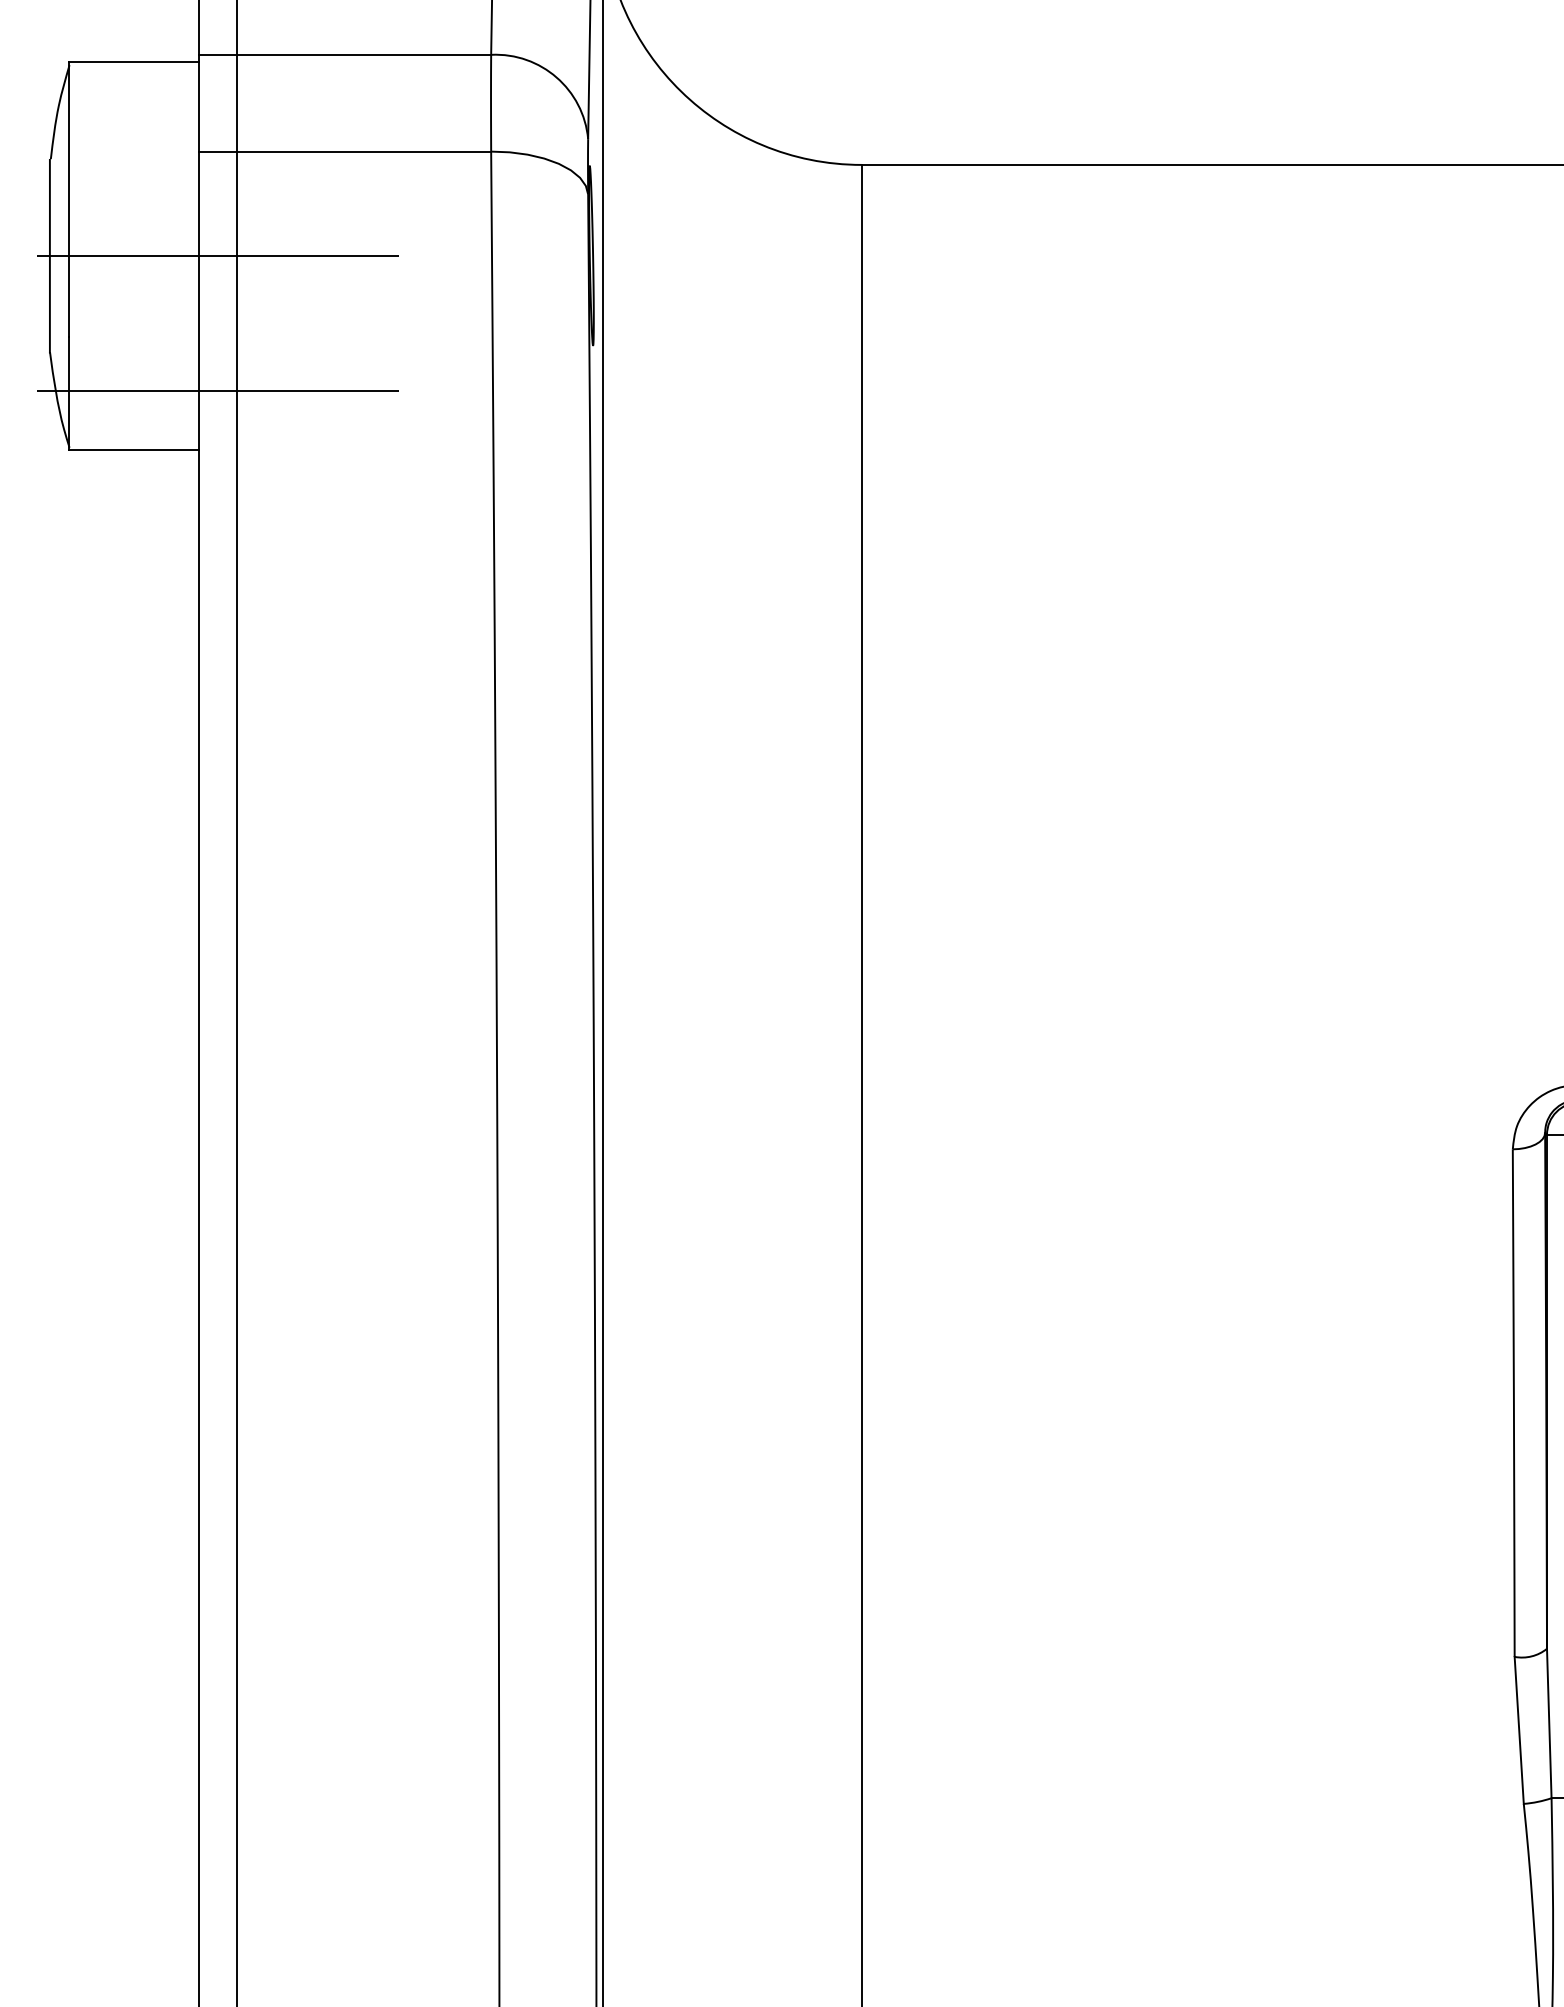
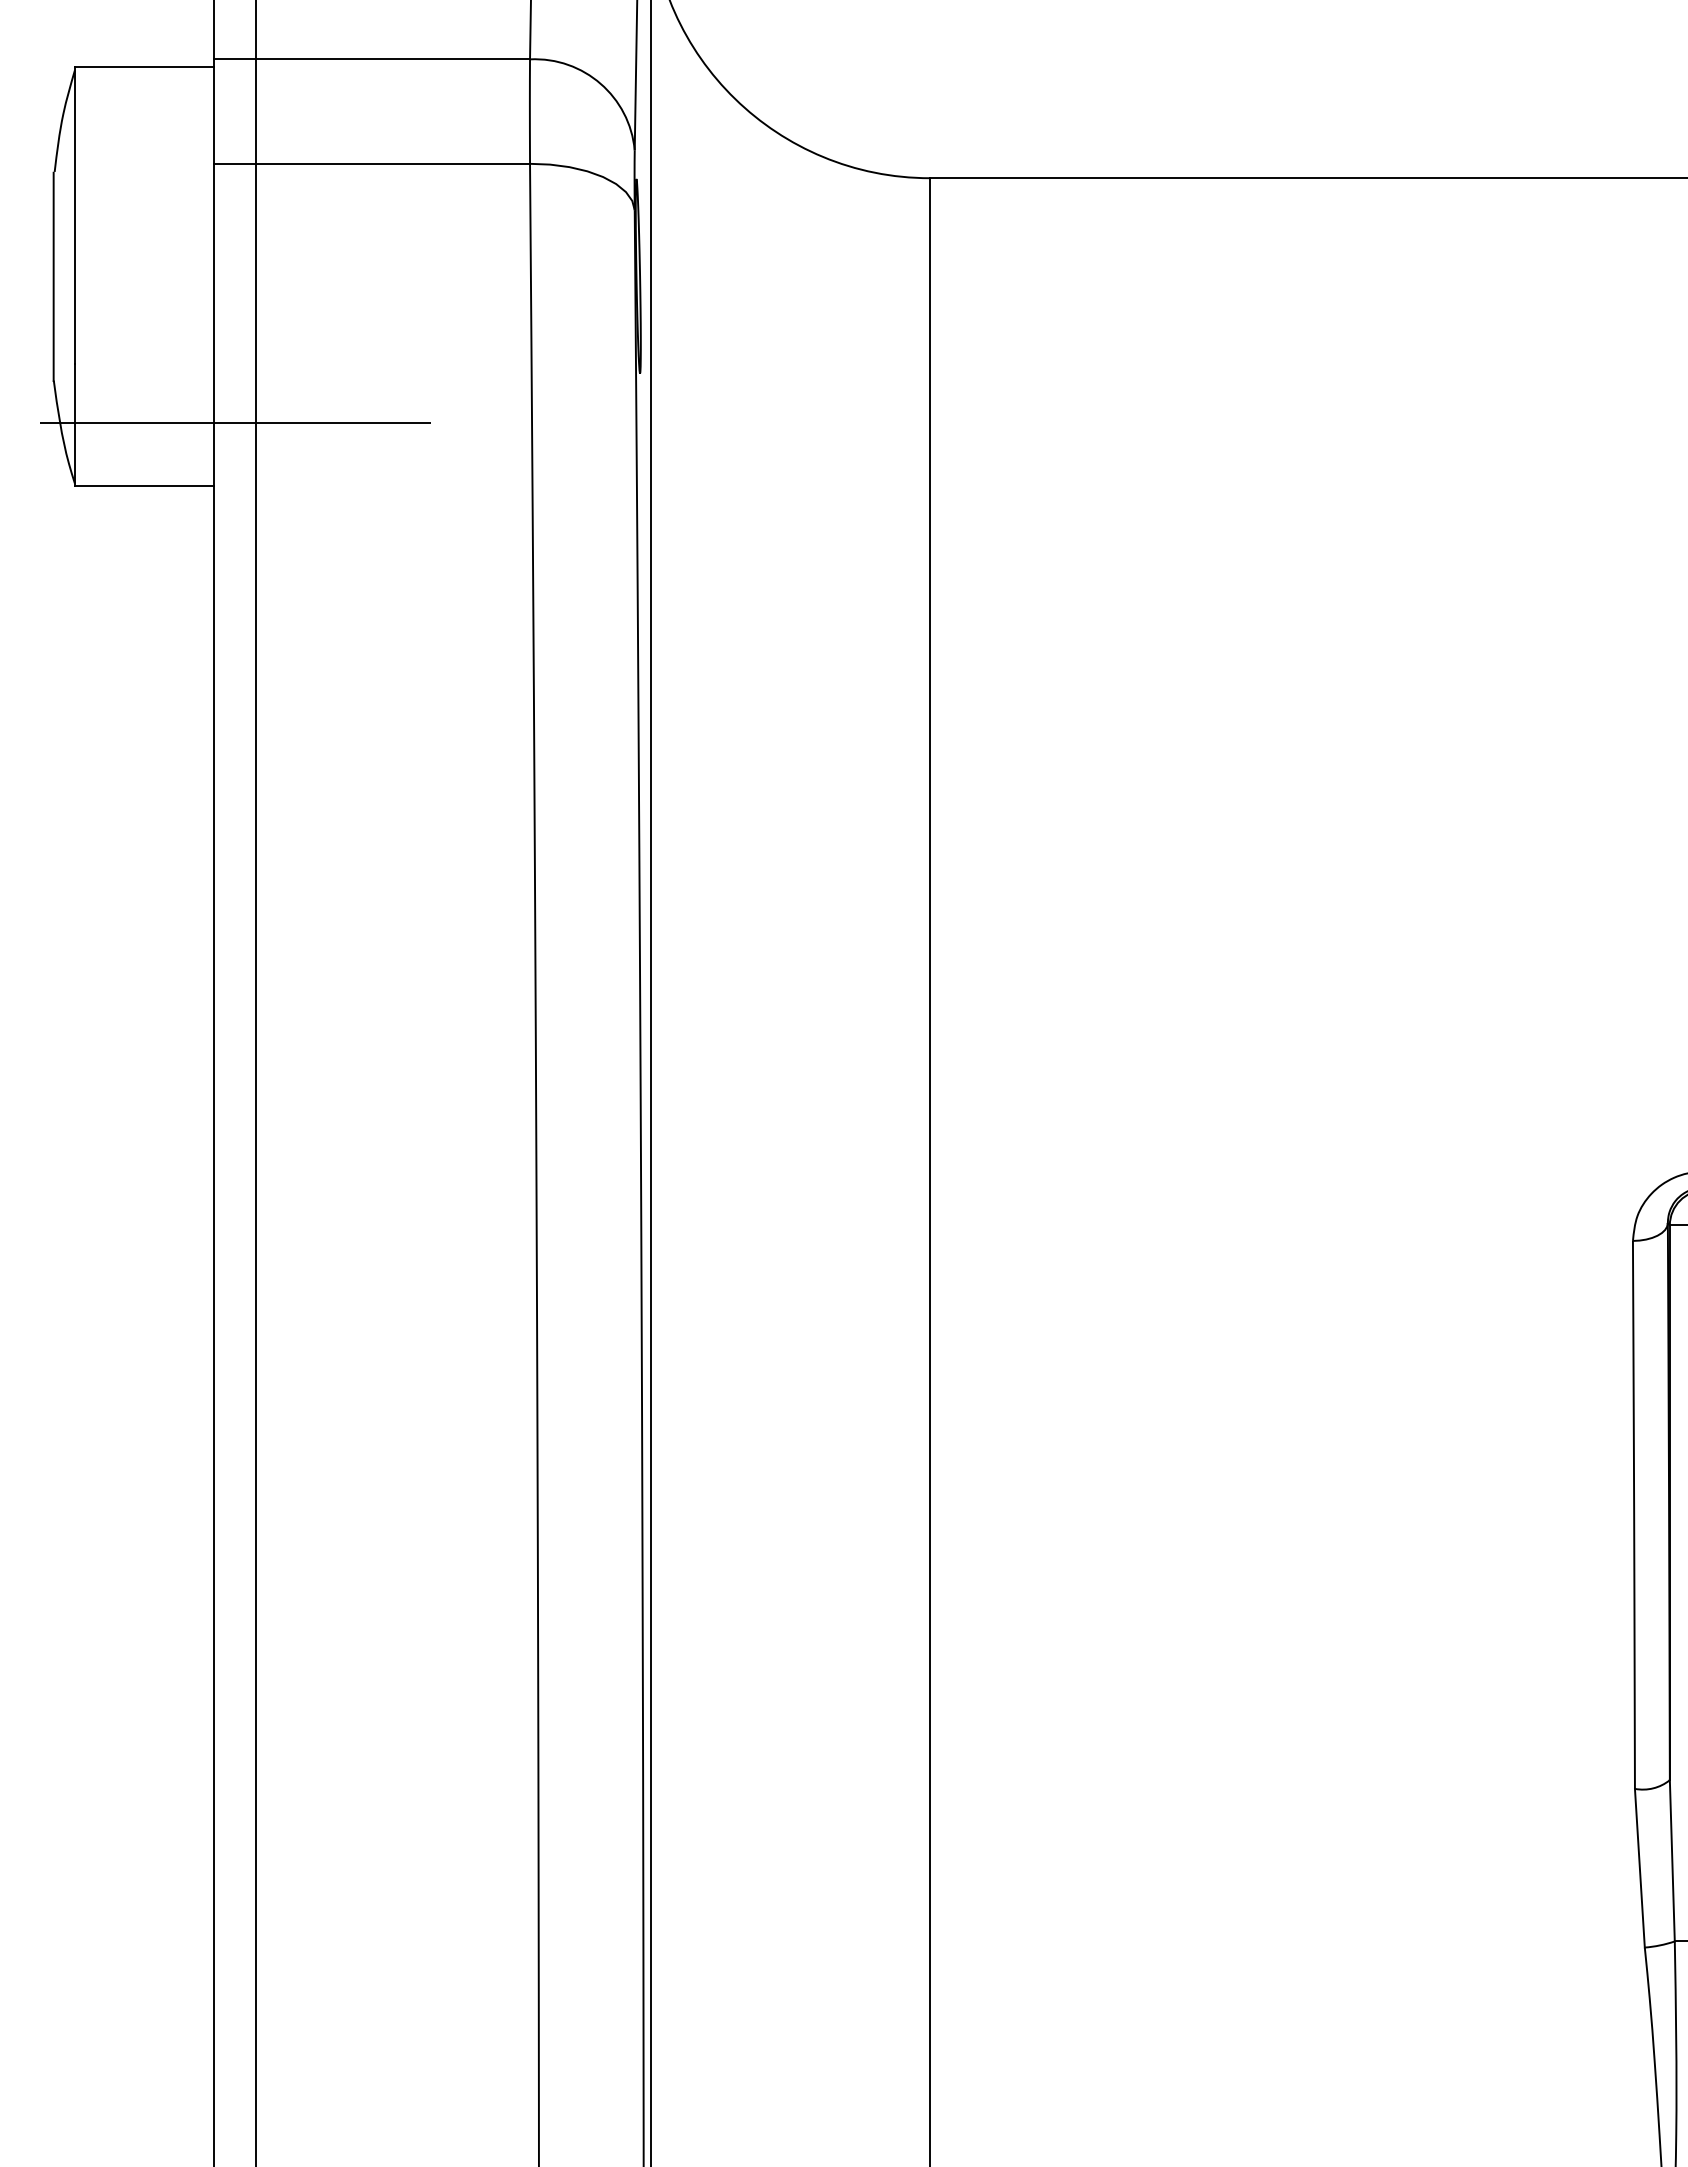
line: (217, 255) -> (234, 276), removed

